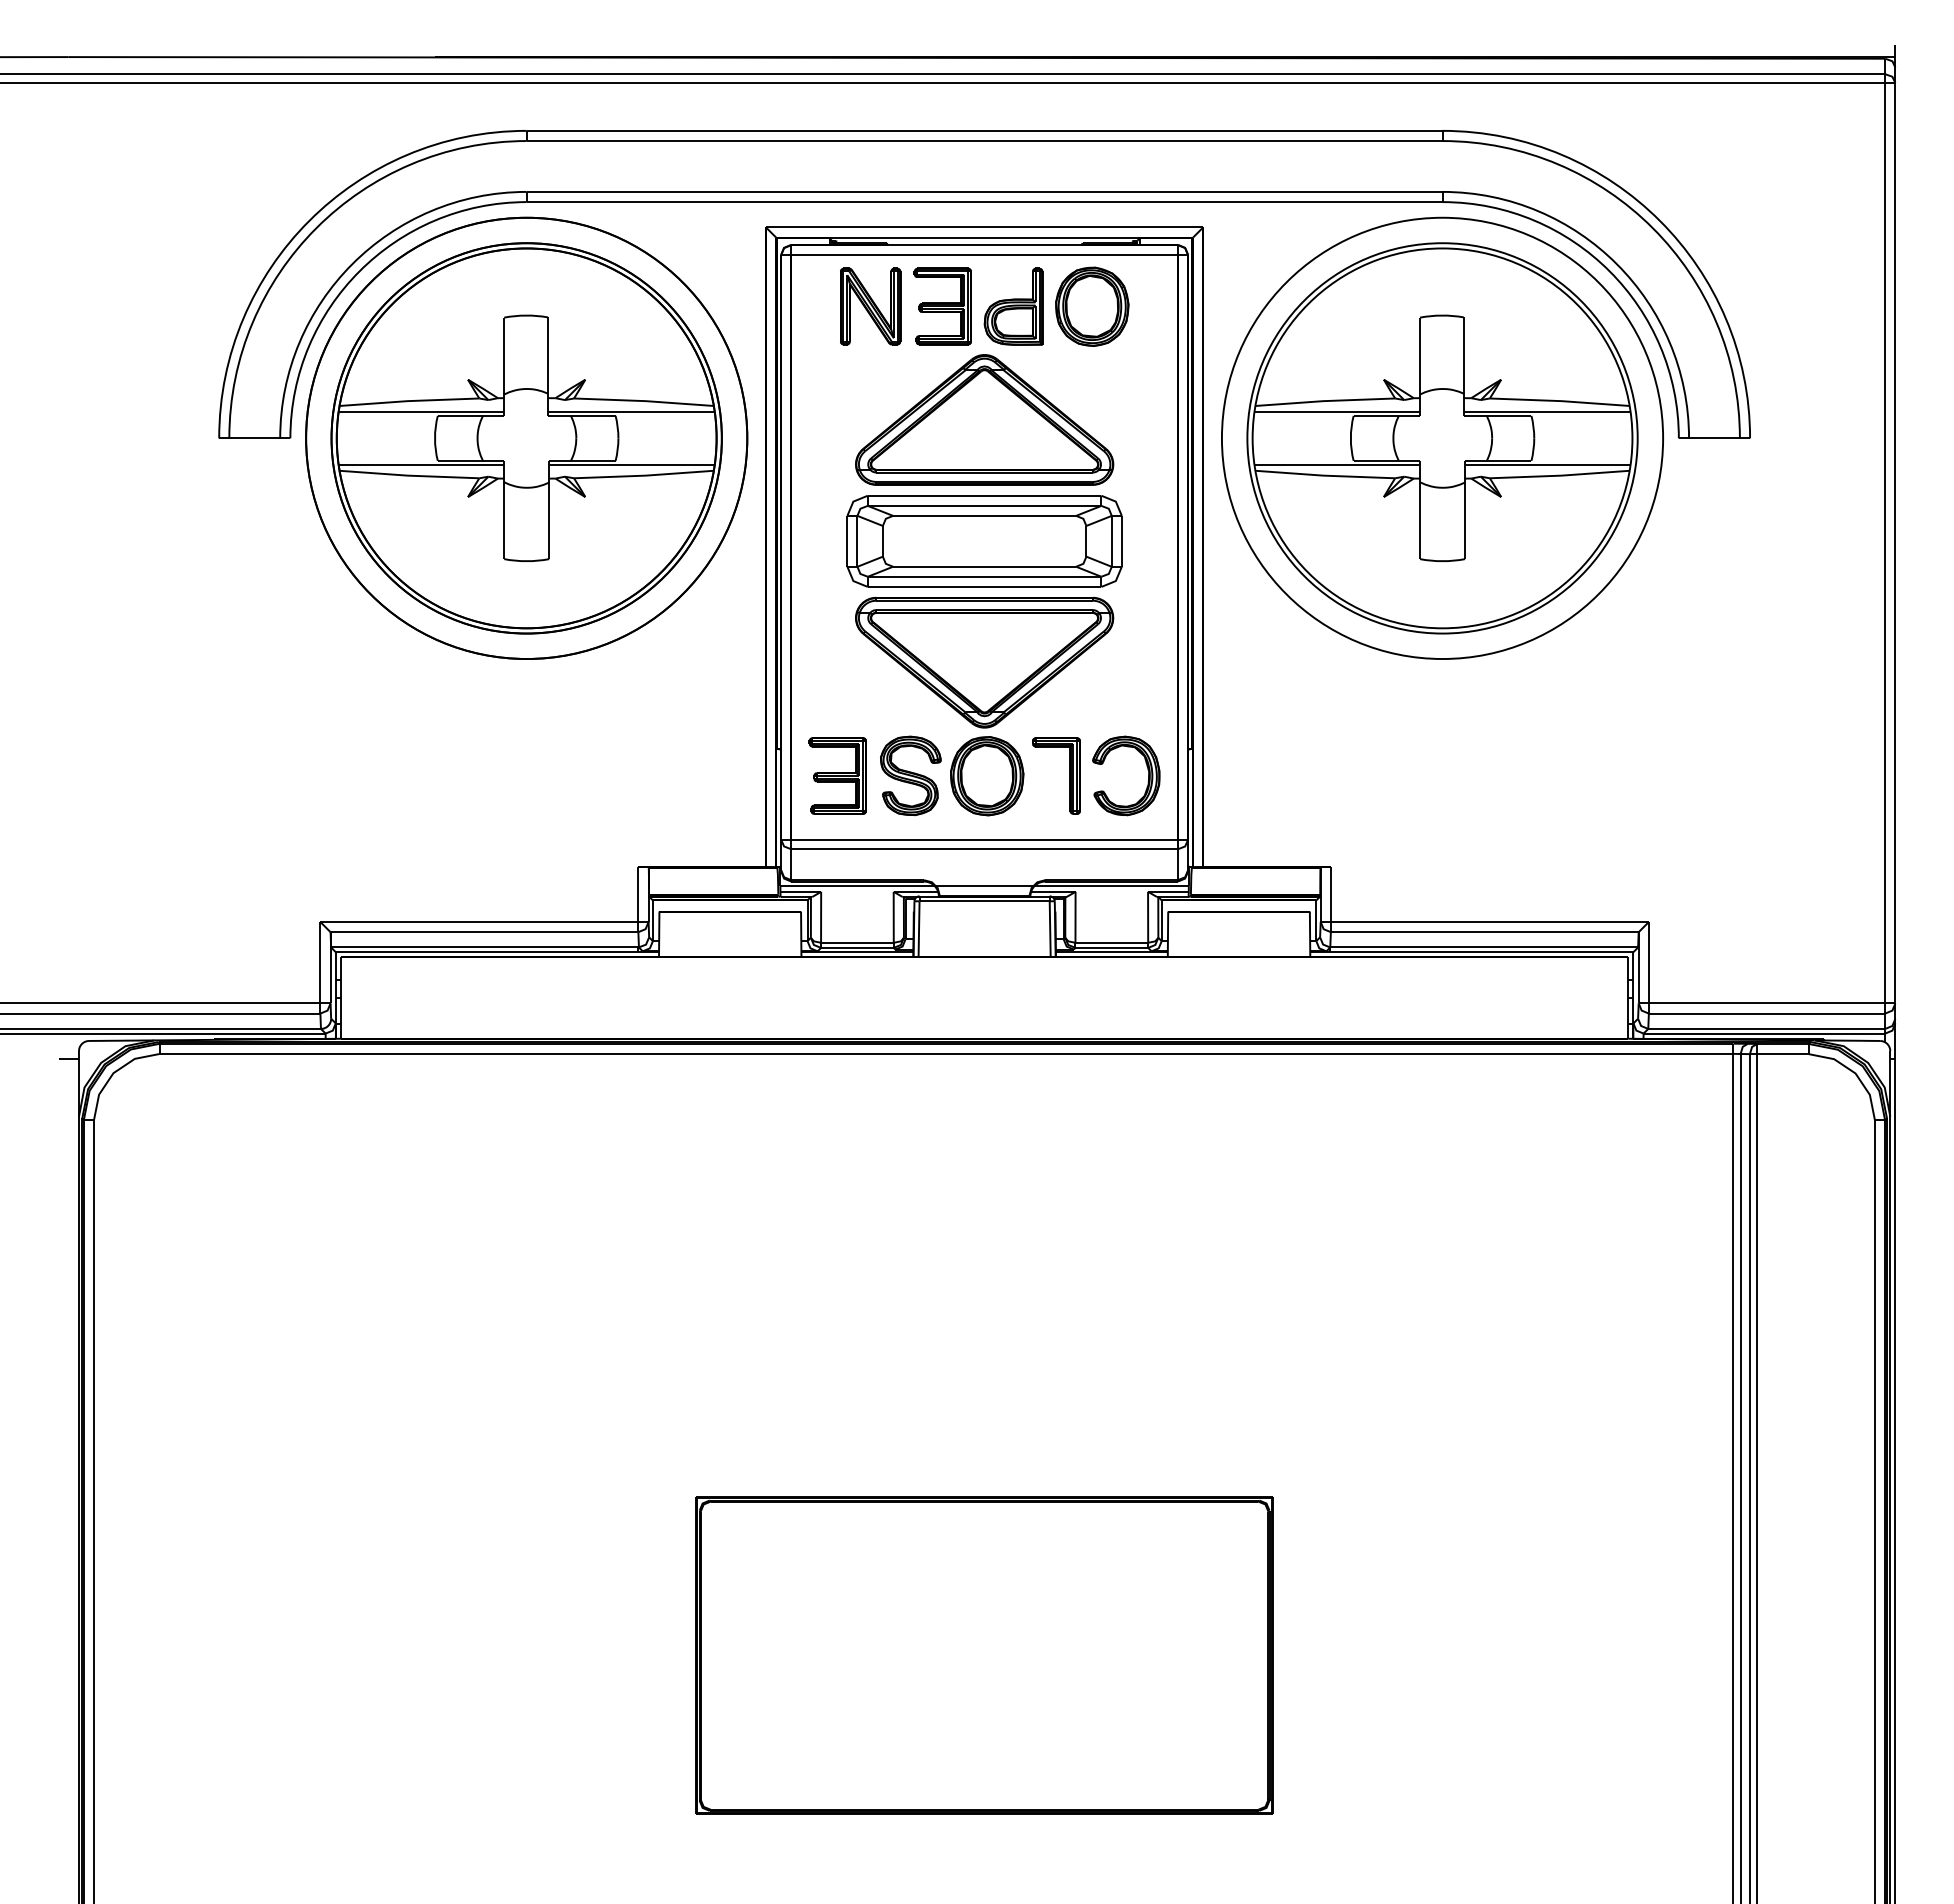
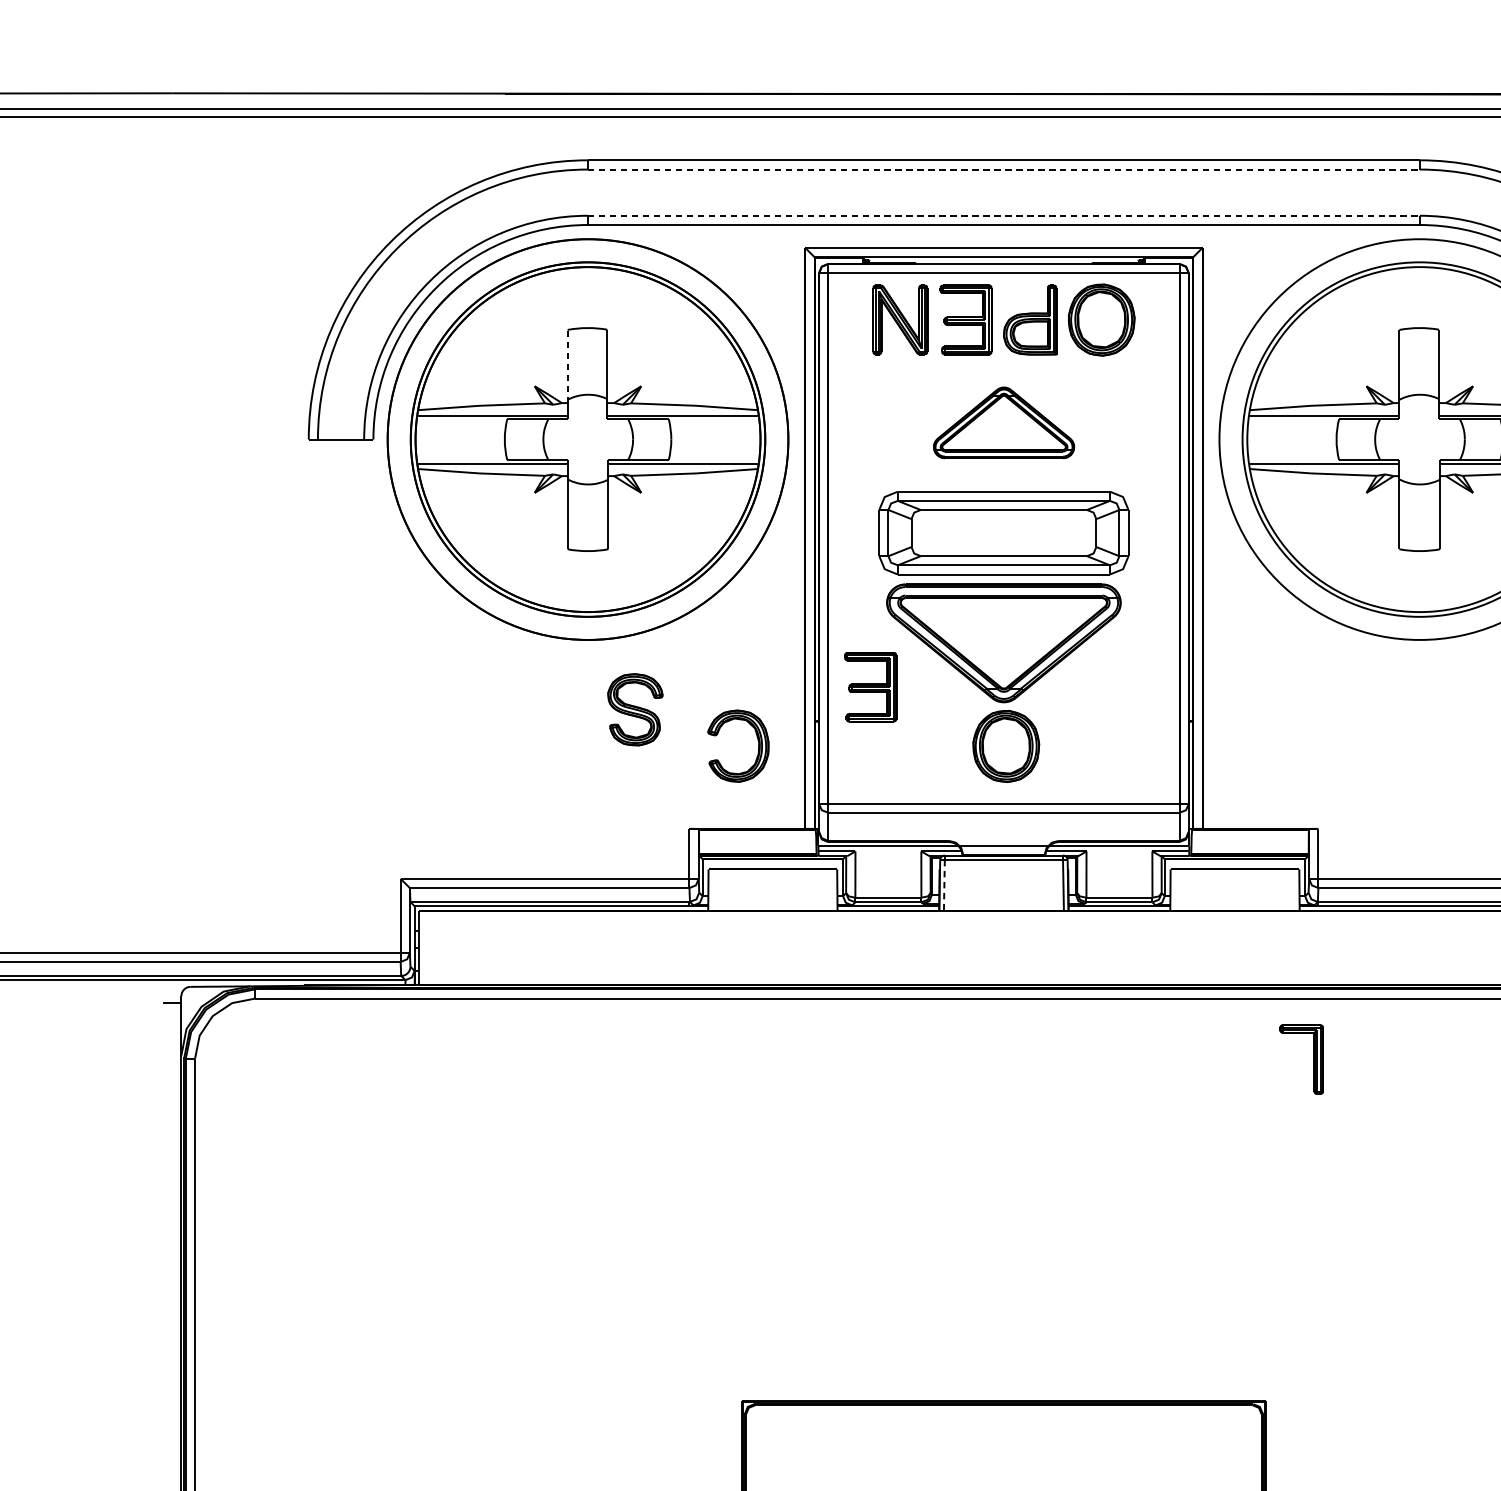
line: (984, 141) -> (1003, 169), solid -> dashed
line: (984, 191) -> (1003, 215), solid -> dashed
line: (504, 357) -> (567, 366), solid -> dashed
part: (984, 419) -> (1003, 422), size x0.6
part: (1147, 770) -> (757, 741), moved
part: (837, 775) -> (870, 686), moved
part: (910, 775) -> (635, 709), moved
part: (1069, 775) -> (1313, 1059), moved
line: (919, 929) -> (944, 885), solid -> dashed

